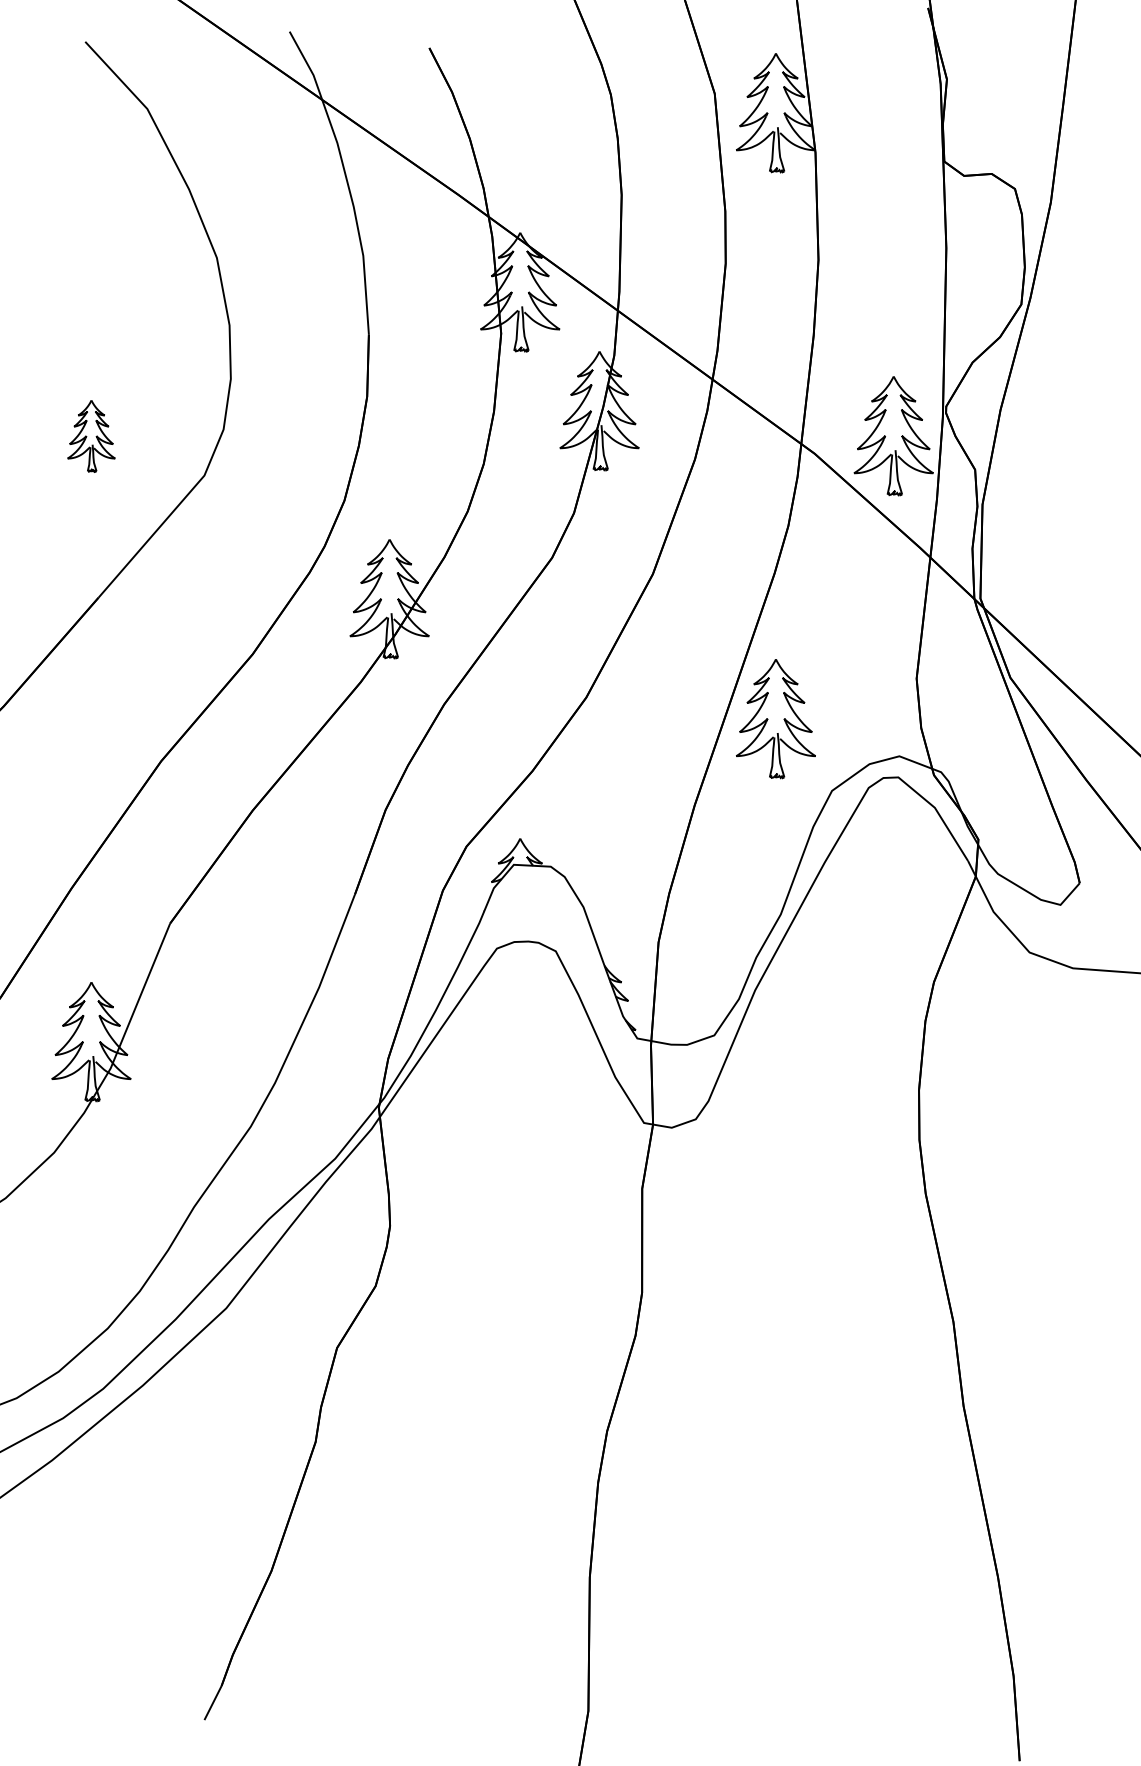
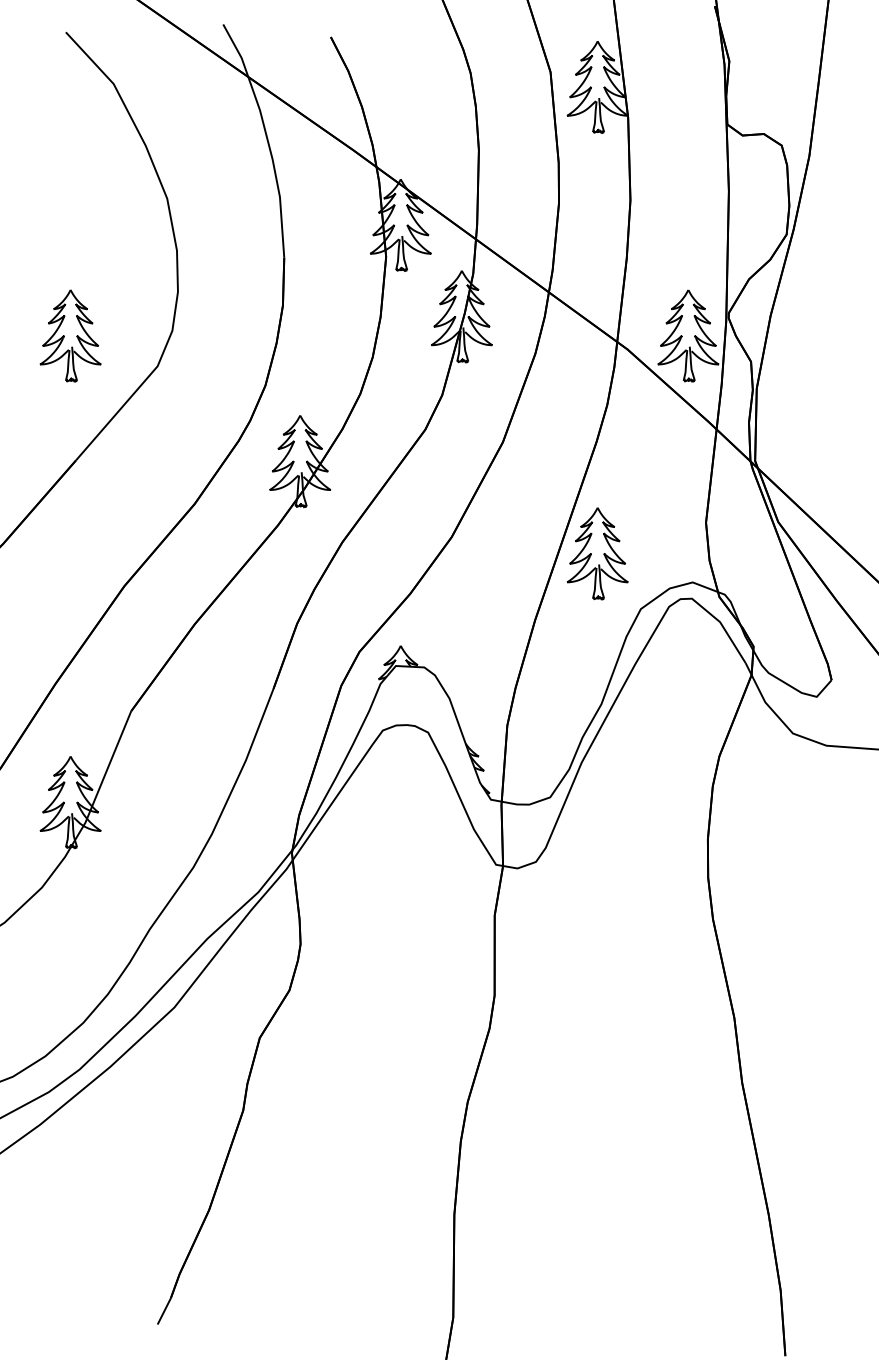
part: (91, 436) -> (70, 336), size x1.67

